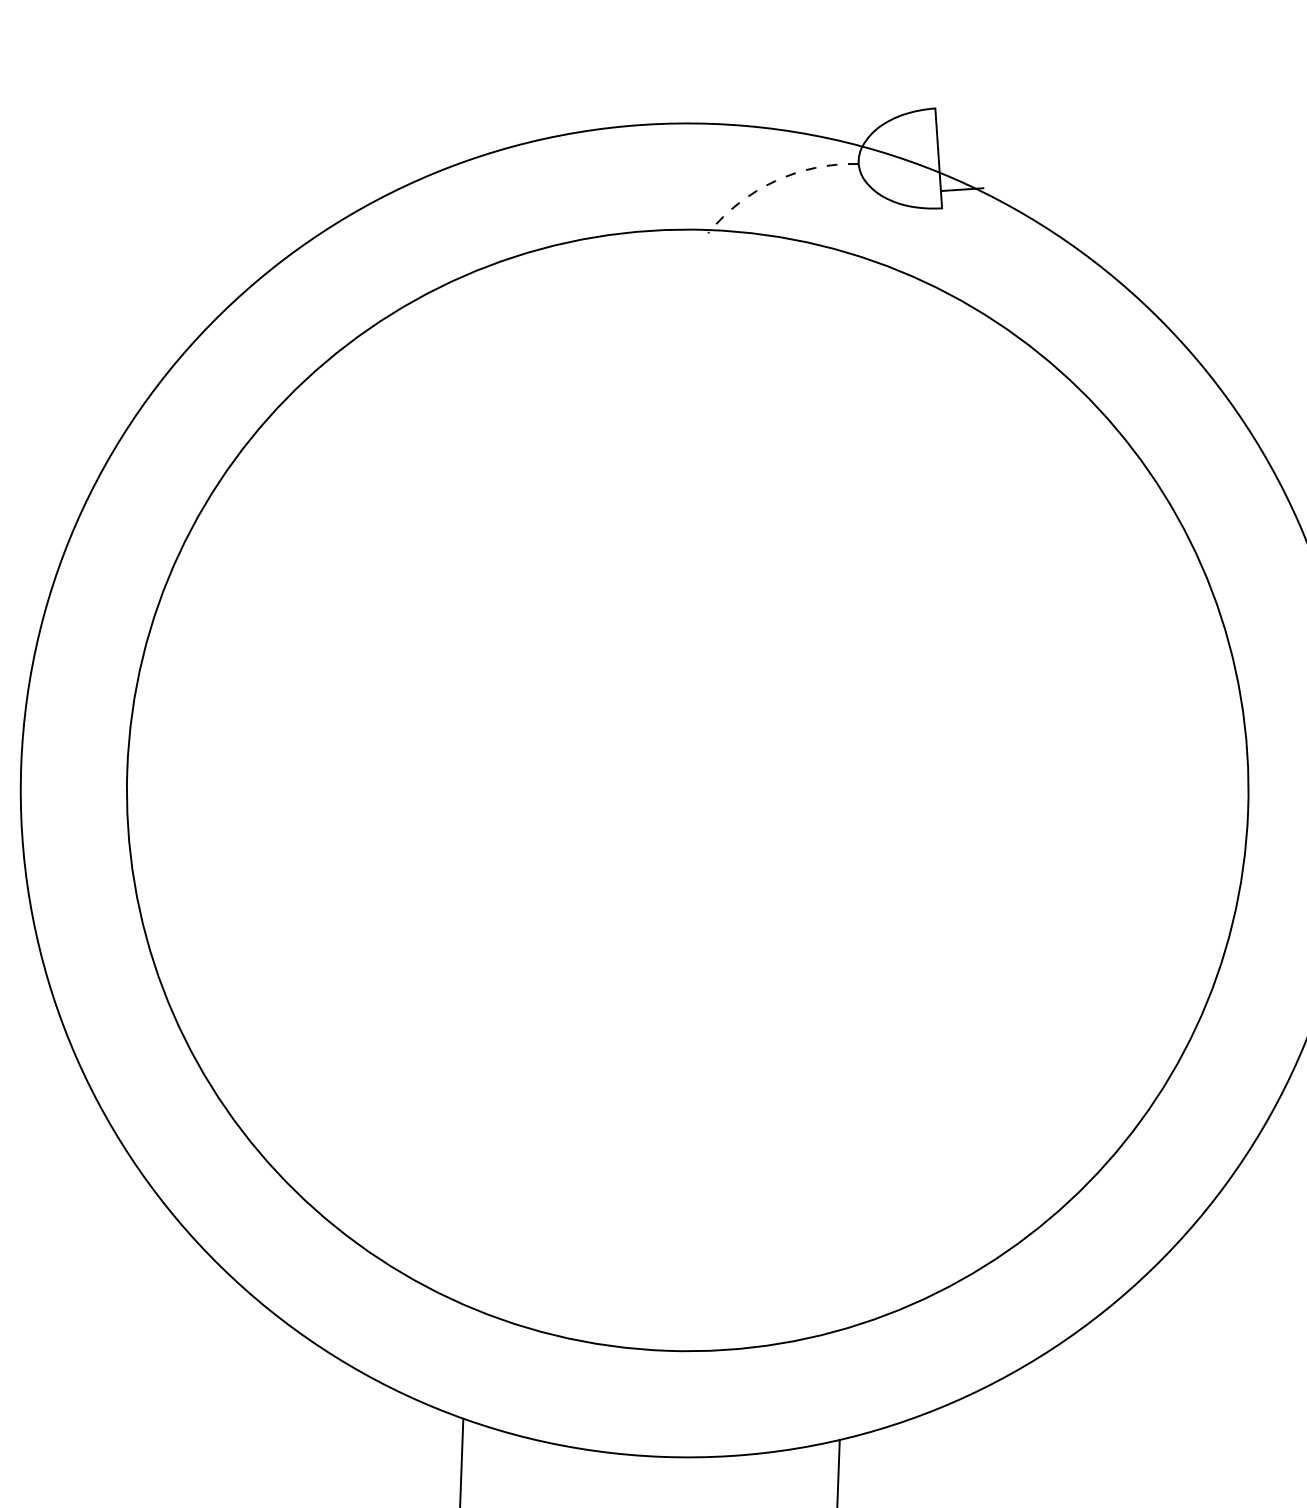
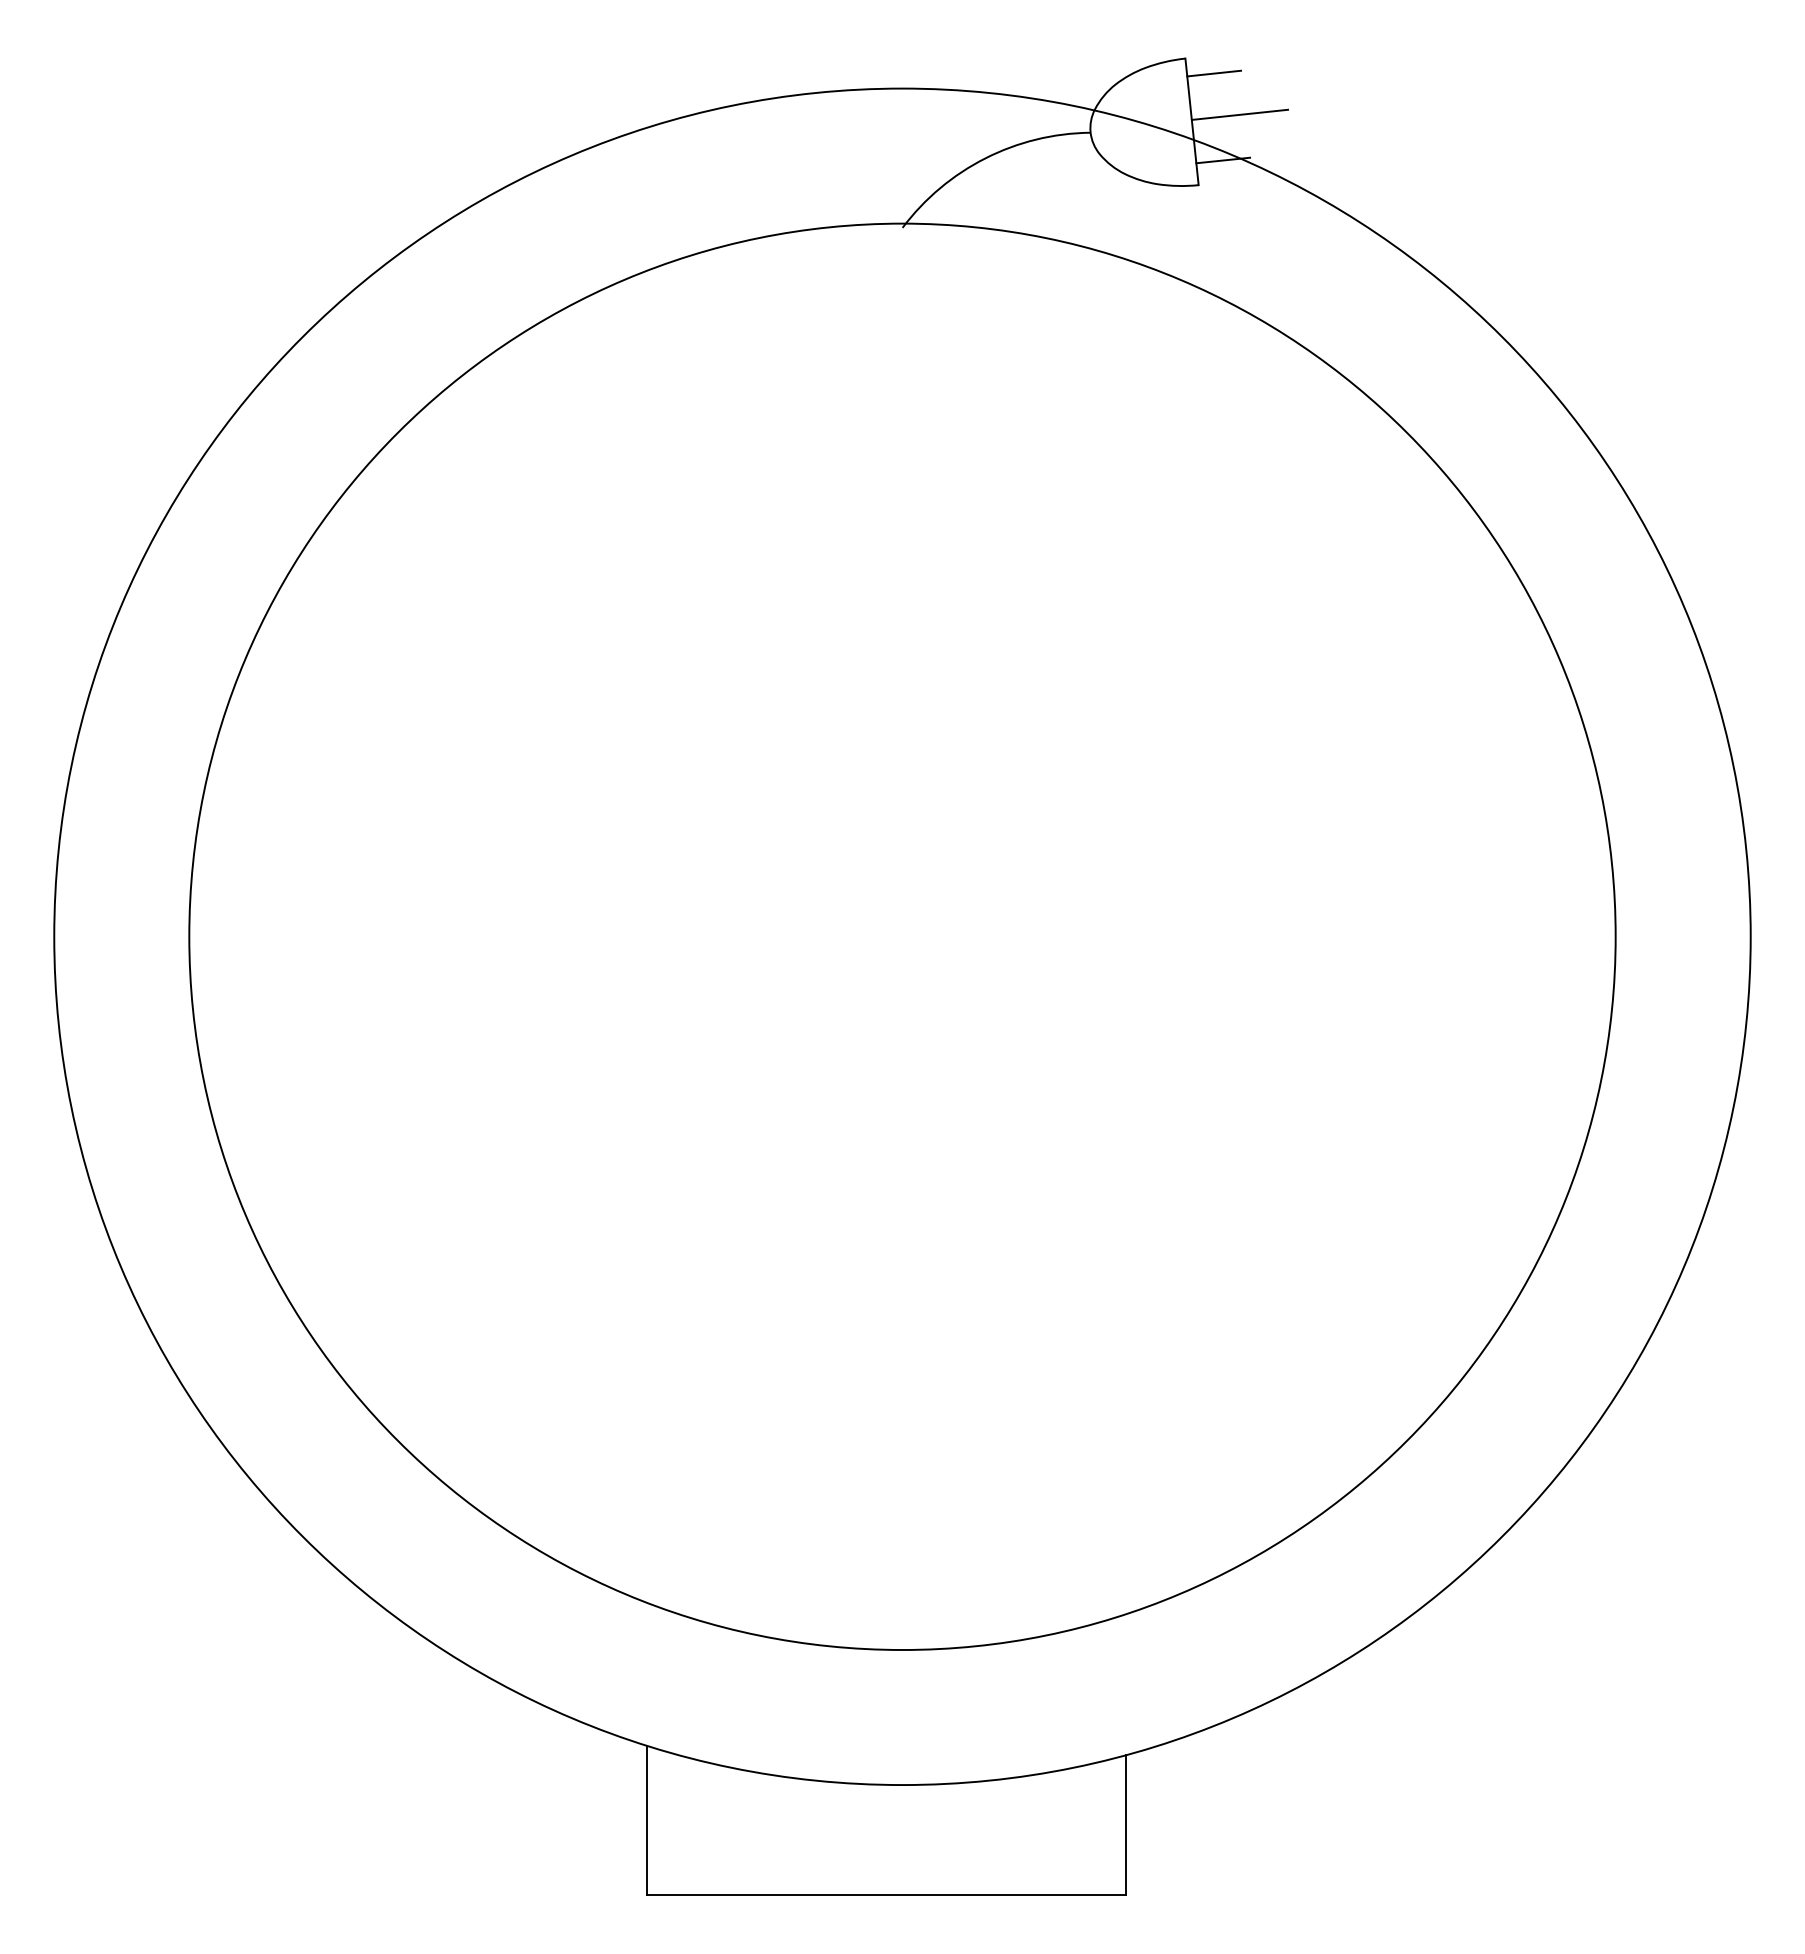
line: (957, 121) -> (1214, 73), added
line: (976, 153) -> (1239, 114), added
arc: (775, 181) -> (985, 158), dashed -> solid

